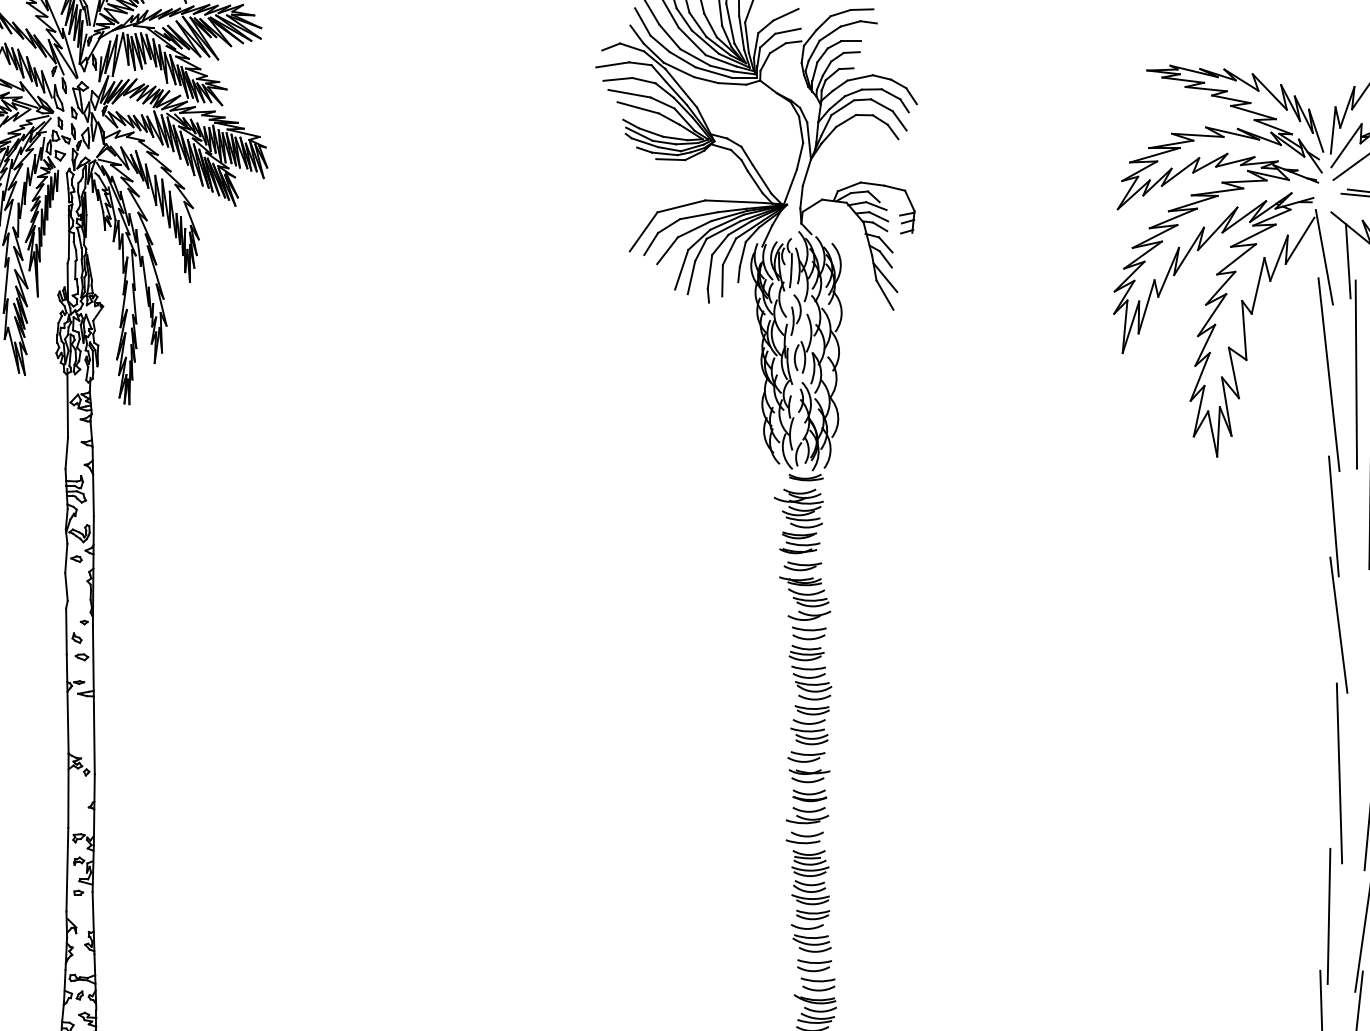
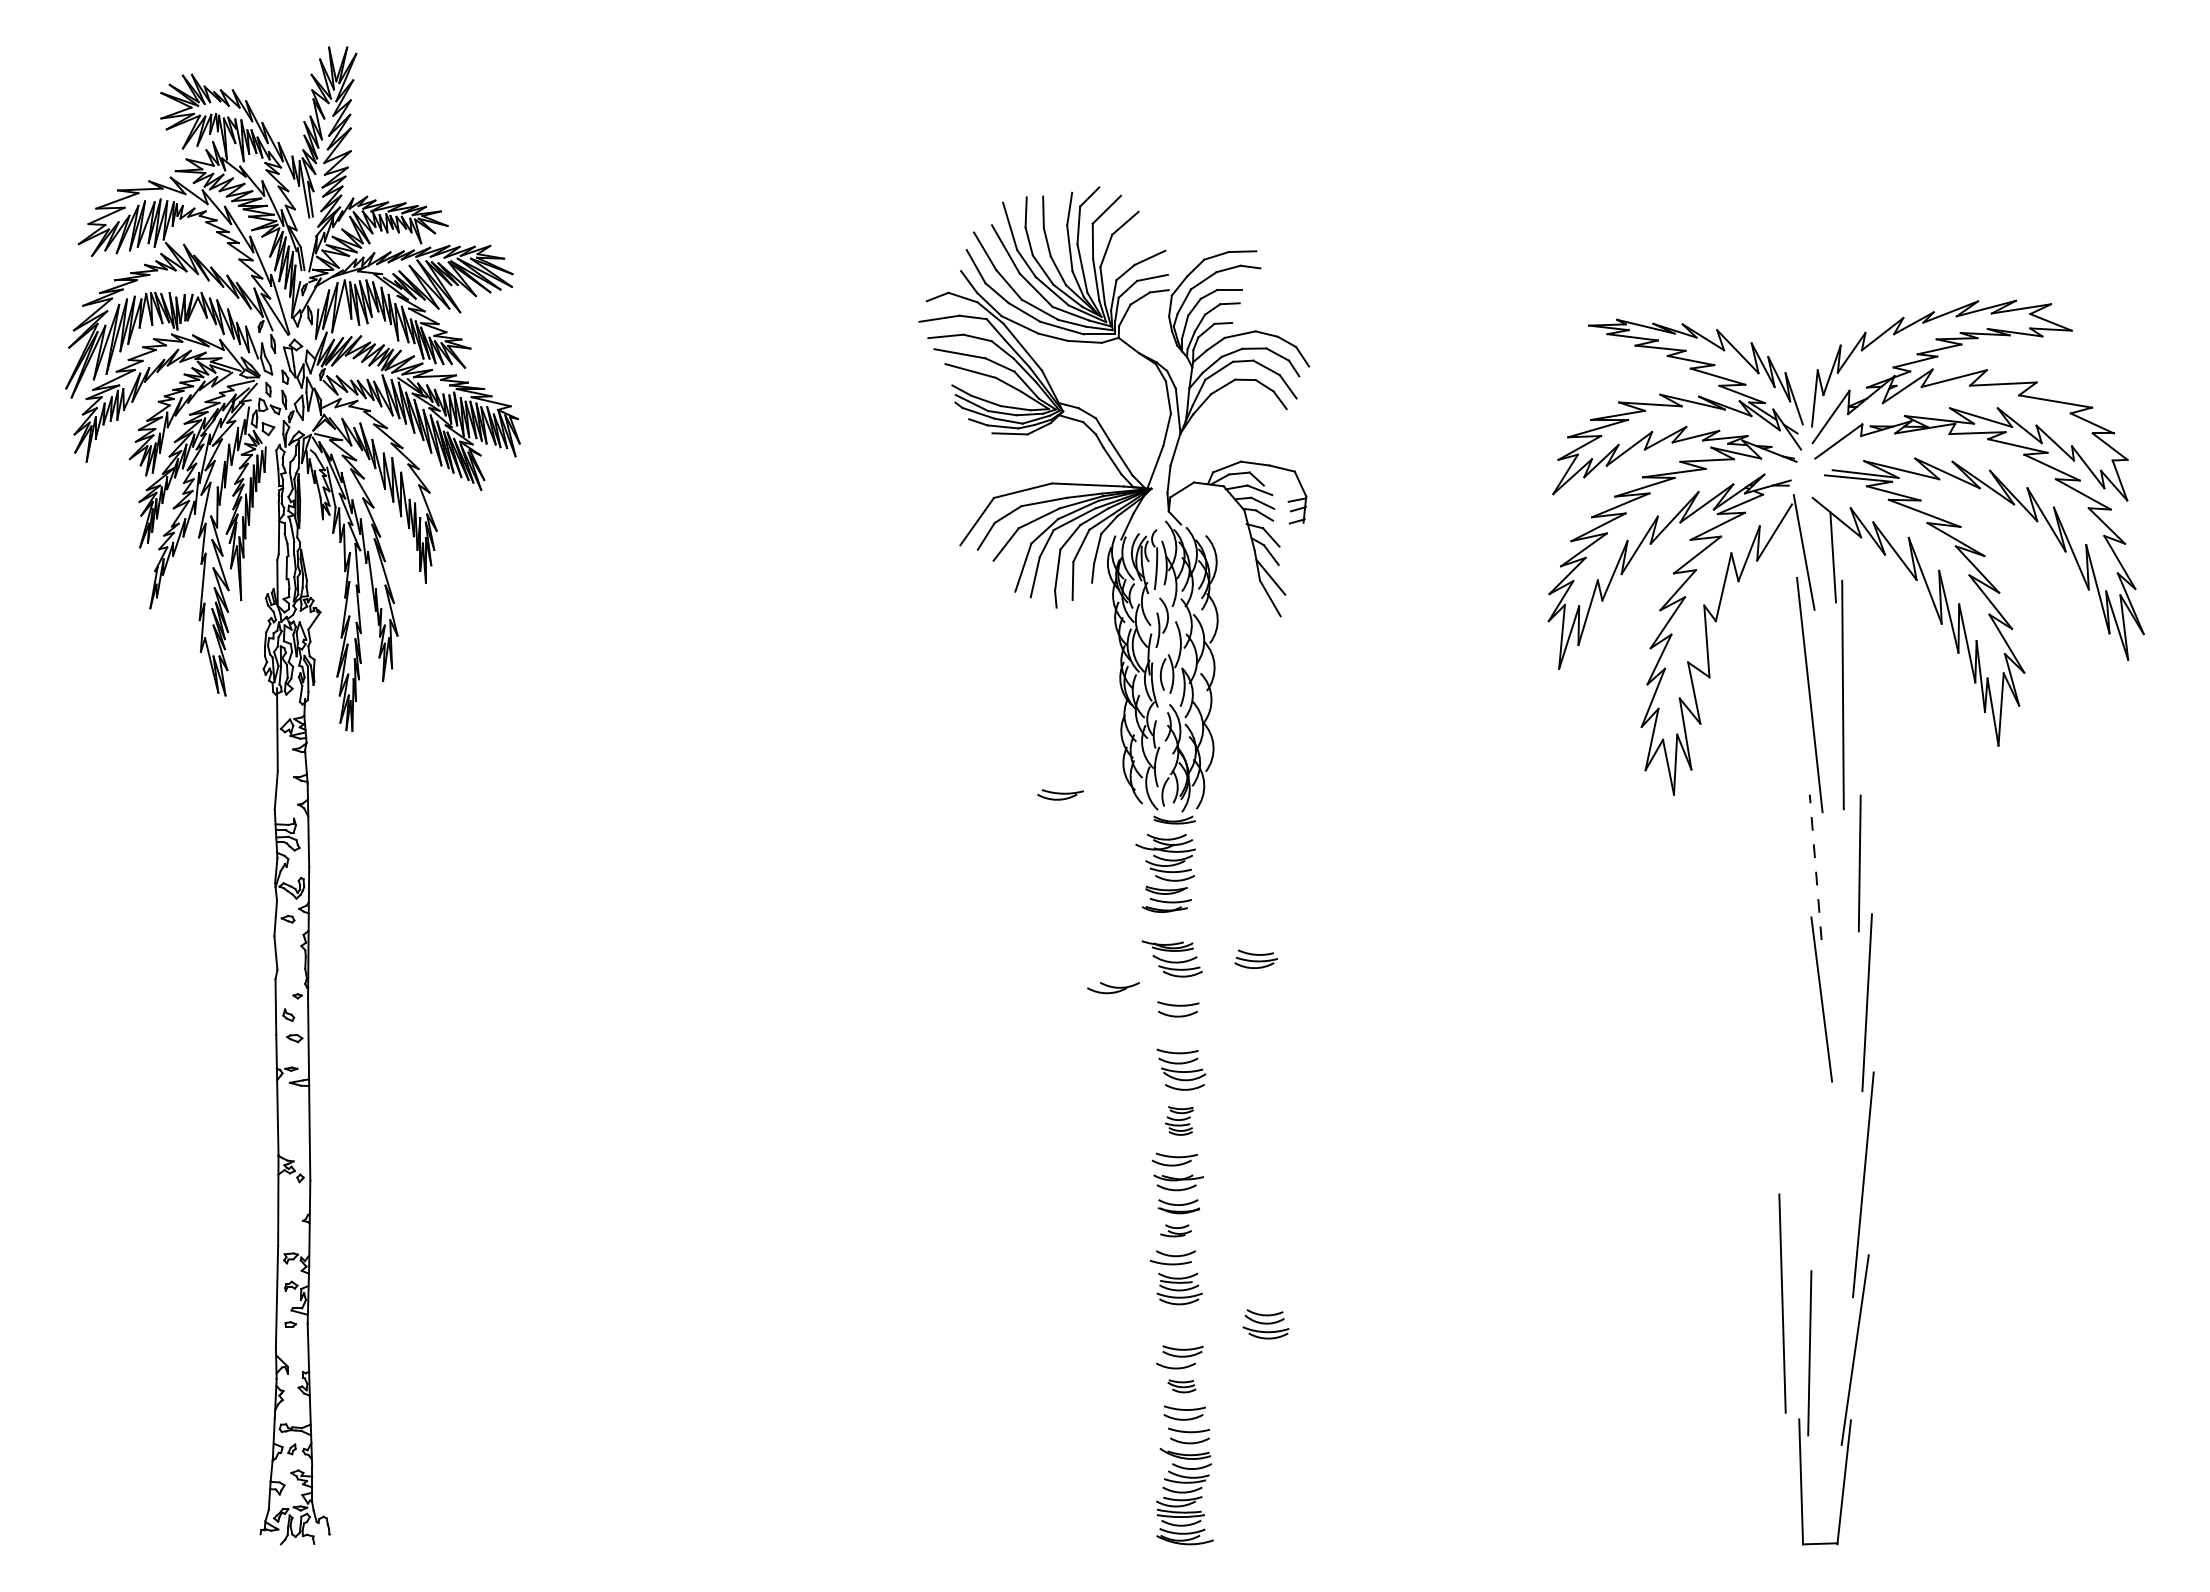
line: (1333, 516) -> (1815, 867), solid -> dashed
part: (802, 565) -> (1060, 794), moved
part: (809, 616) -> (1113, 988), moved
part: (806, 652) -> (1256, 958), moved
part: (810, 724) -> (1179, 1120), size x0.6
line: (1339, 773) -> (1782, 1303), moved
part: (806, 815) -> (1175, 1230), size x0.6
part: (810, 892) -> (1265, 1324), moved
part: (811, 943) -> (1181, 1386), size x0.6

